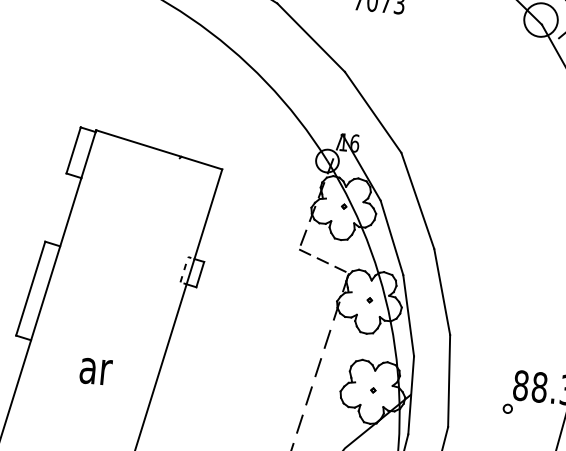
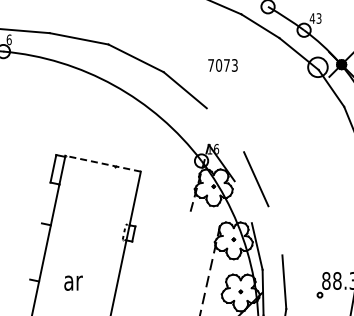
line: (373, 112) -> (225, 130), removed
line: (159, 149) -> (103, 163), solid -> dashed
line: (390, 238) -> (242, 202), removed
line: (323, 261) -> (204, 219), removed
line: (29, 288) -> (35, 251), removed
line: (442, 291) -> (275, 230), removed
text: (95, 370) -> (73, 282), moved

